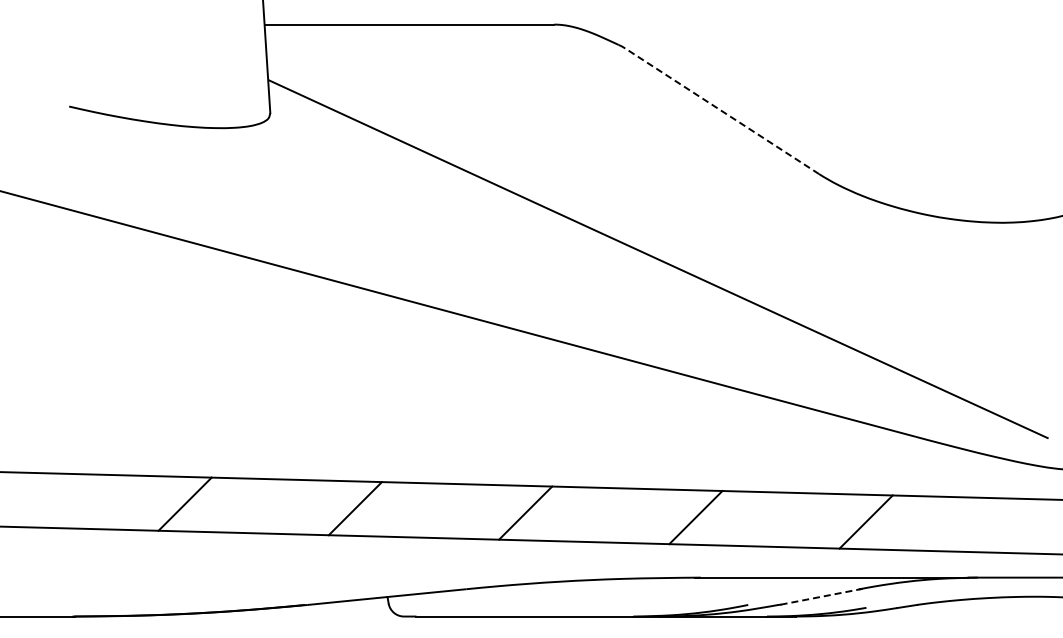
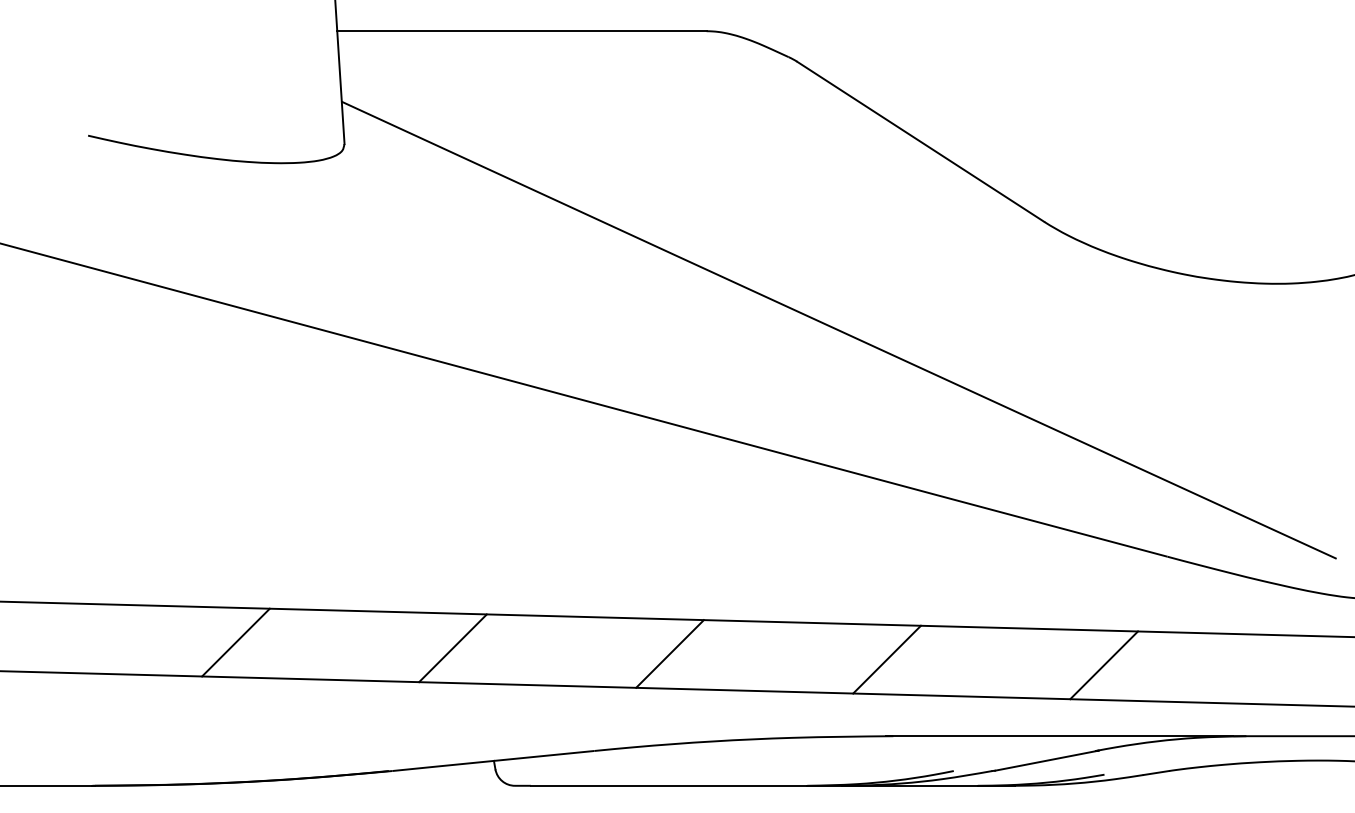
line: (721, 111) -> (919, 141), dashed -> solid
line: (821, 596) -> (1047, 760), dashed -> solid

